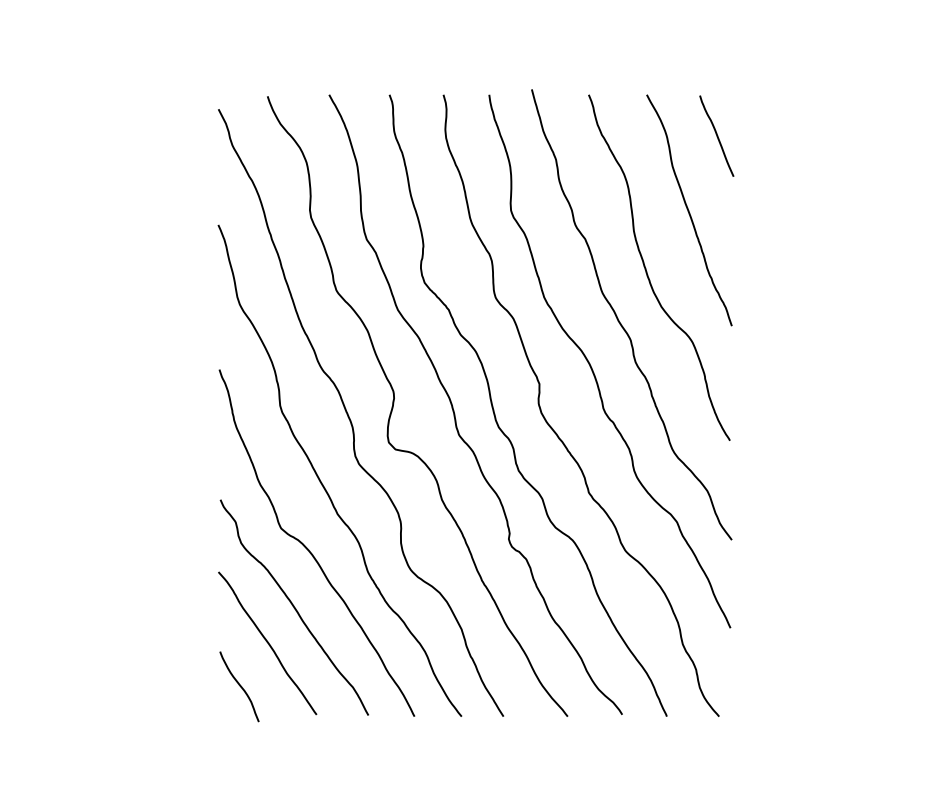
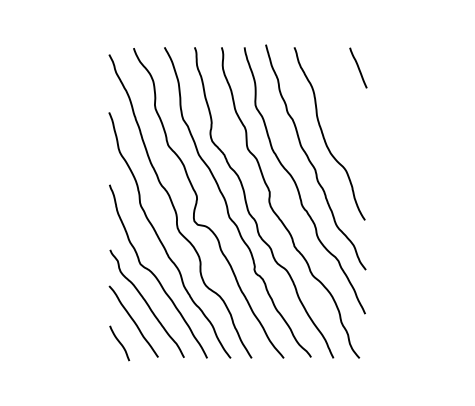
curve: (688, 211) -> (344, 105), removed

